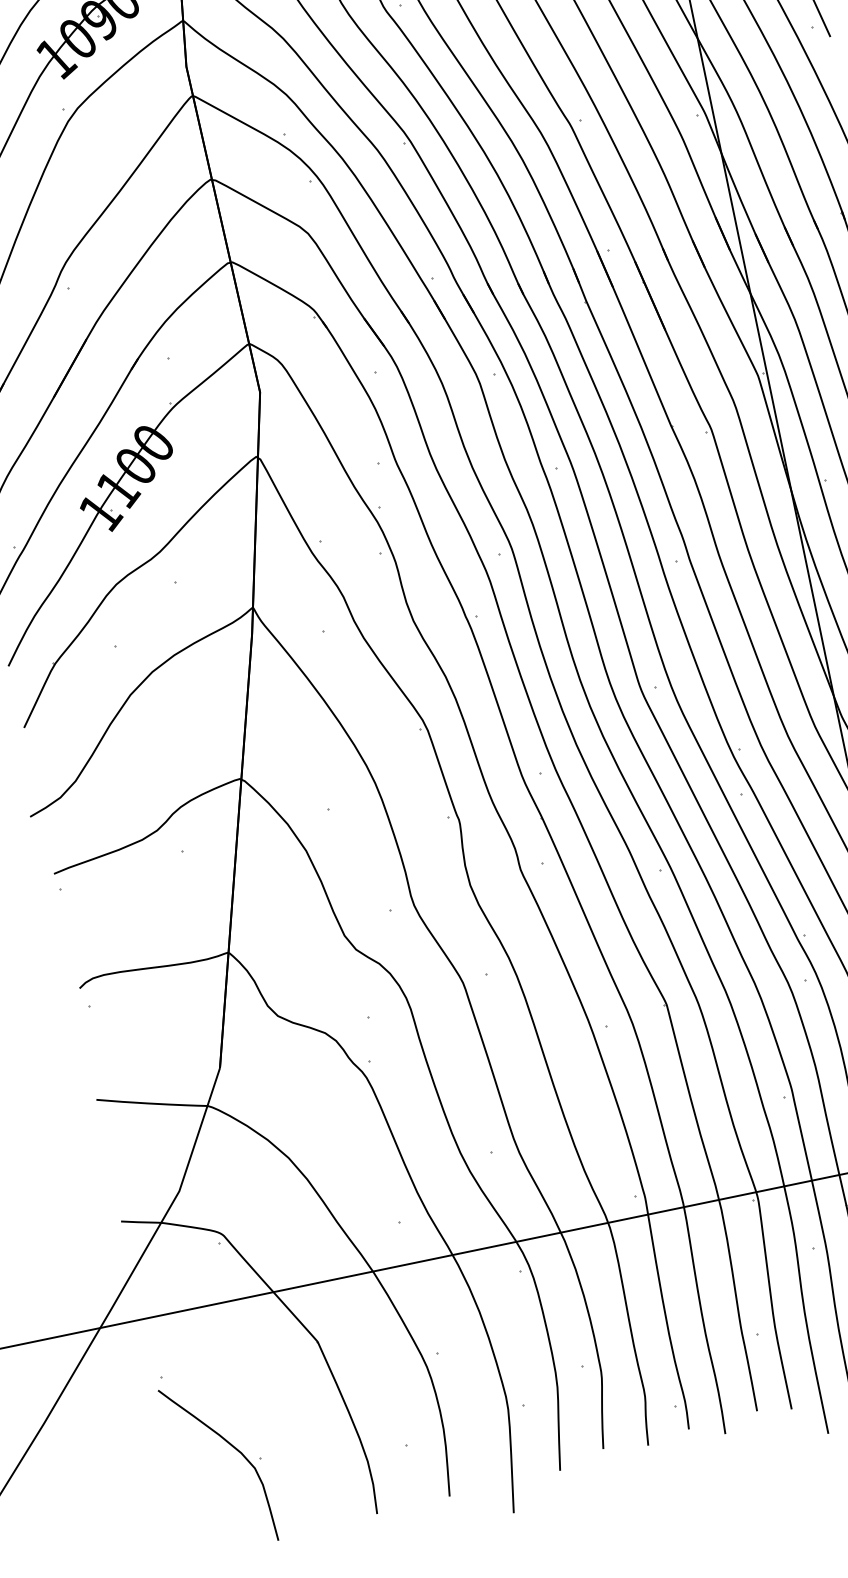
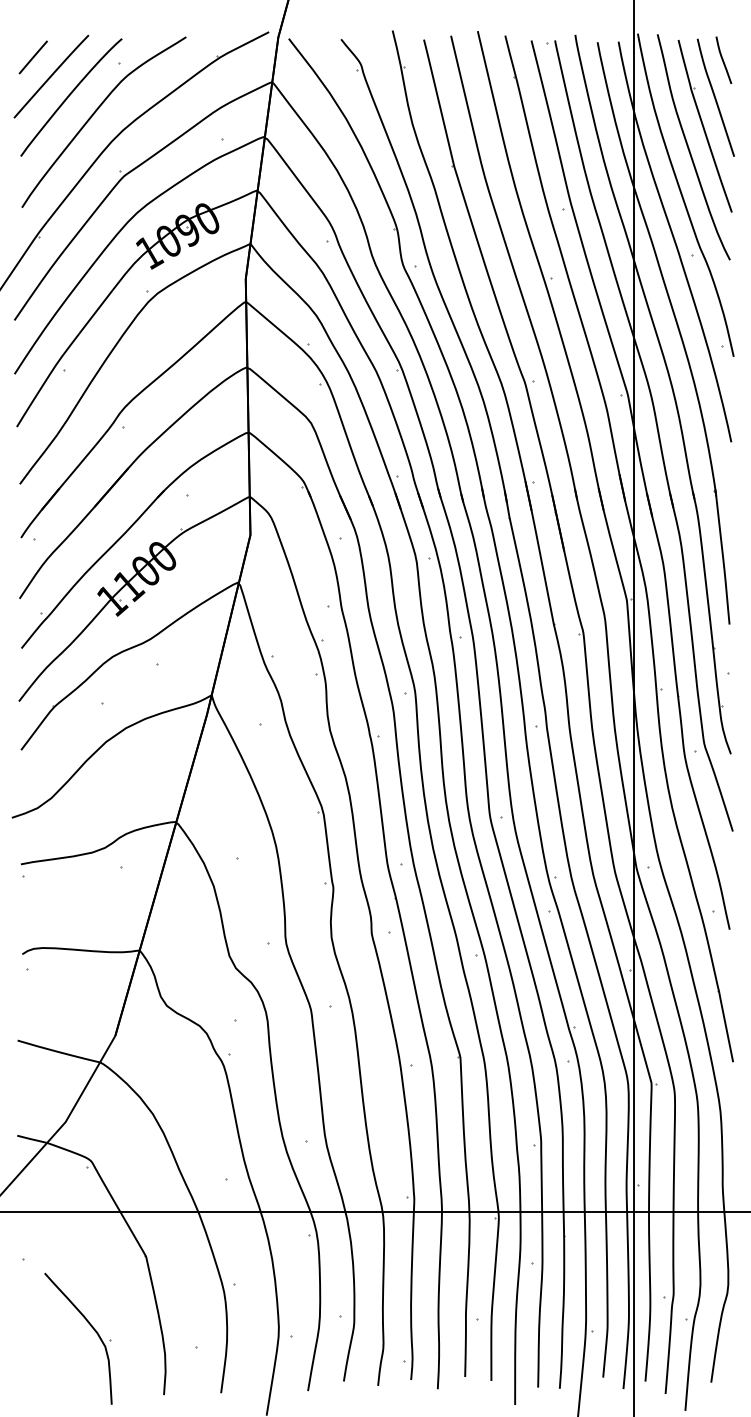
part: (230, 1446) -> (90, 1326), moved

